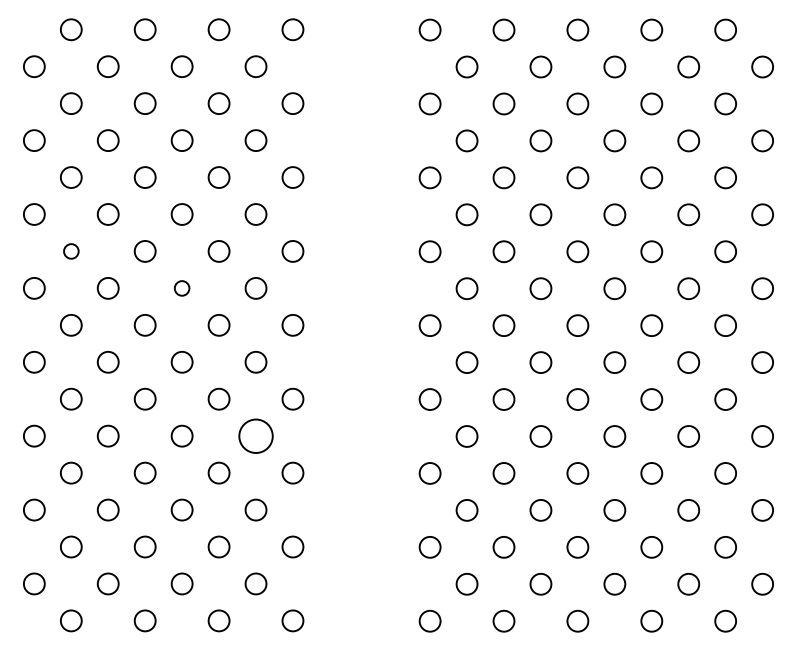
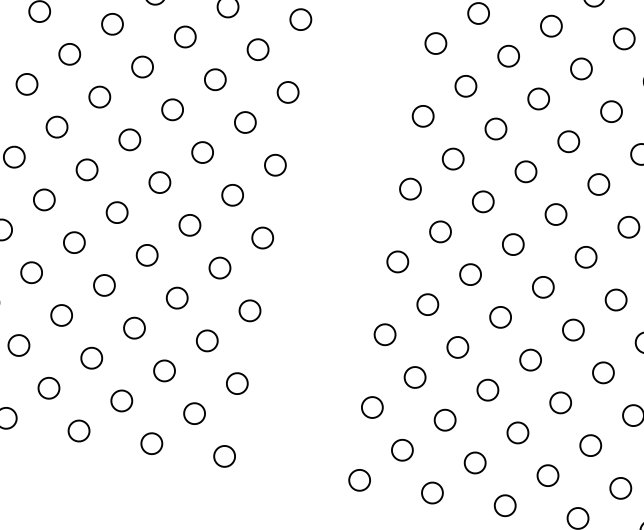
circle: (71, 251) -> (69, 54), size x1.43
circle: (181, 288) -> (171, 109), size x1.43
circle: (255, 435) -> (219, 267), size x0.62

